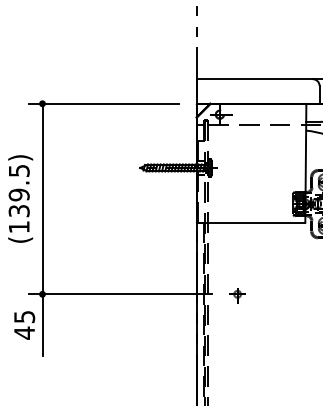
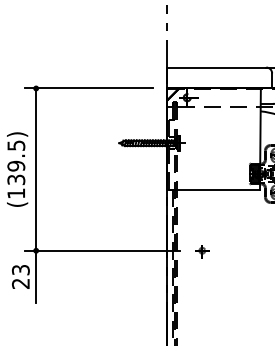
text: (24, 325) -> (20, 277), 45 -> 23

